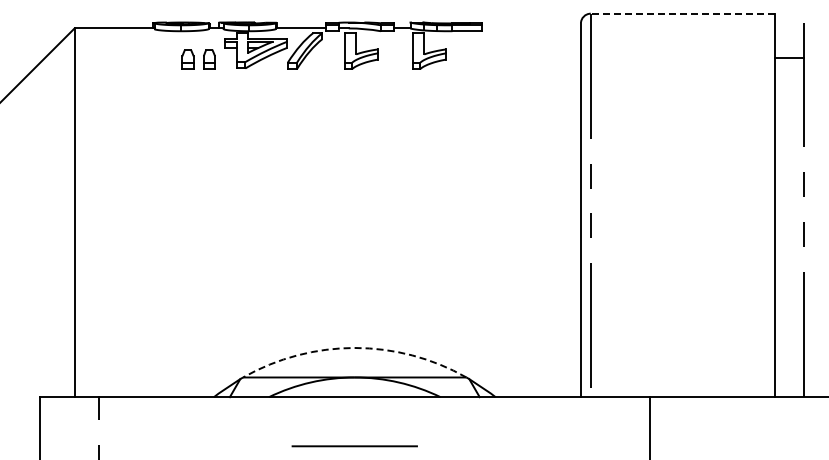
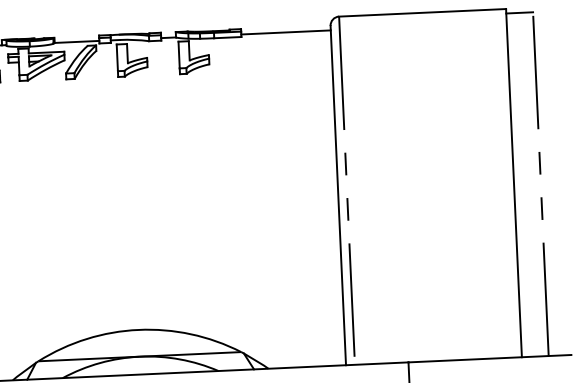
line: (682, 13) -> (422, 12), dashed -> solid
line: (531, 28) -> (285, 32), added
line: (789, 57) -> (519, 12), moved
arc: (354, 347) -> (138, 329), dashed -> solid

